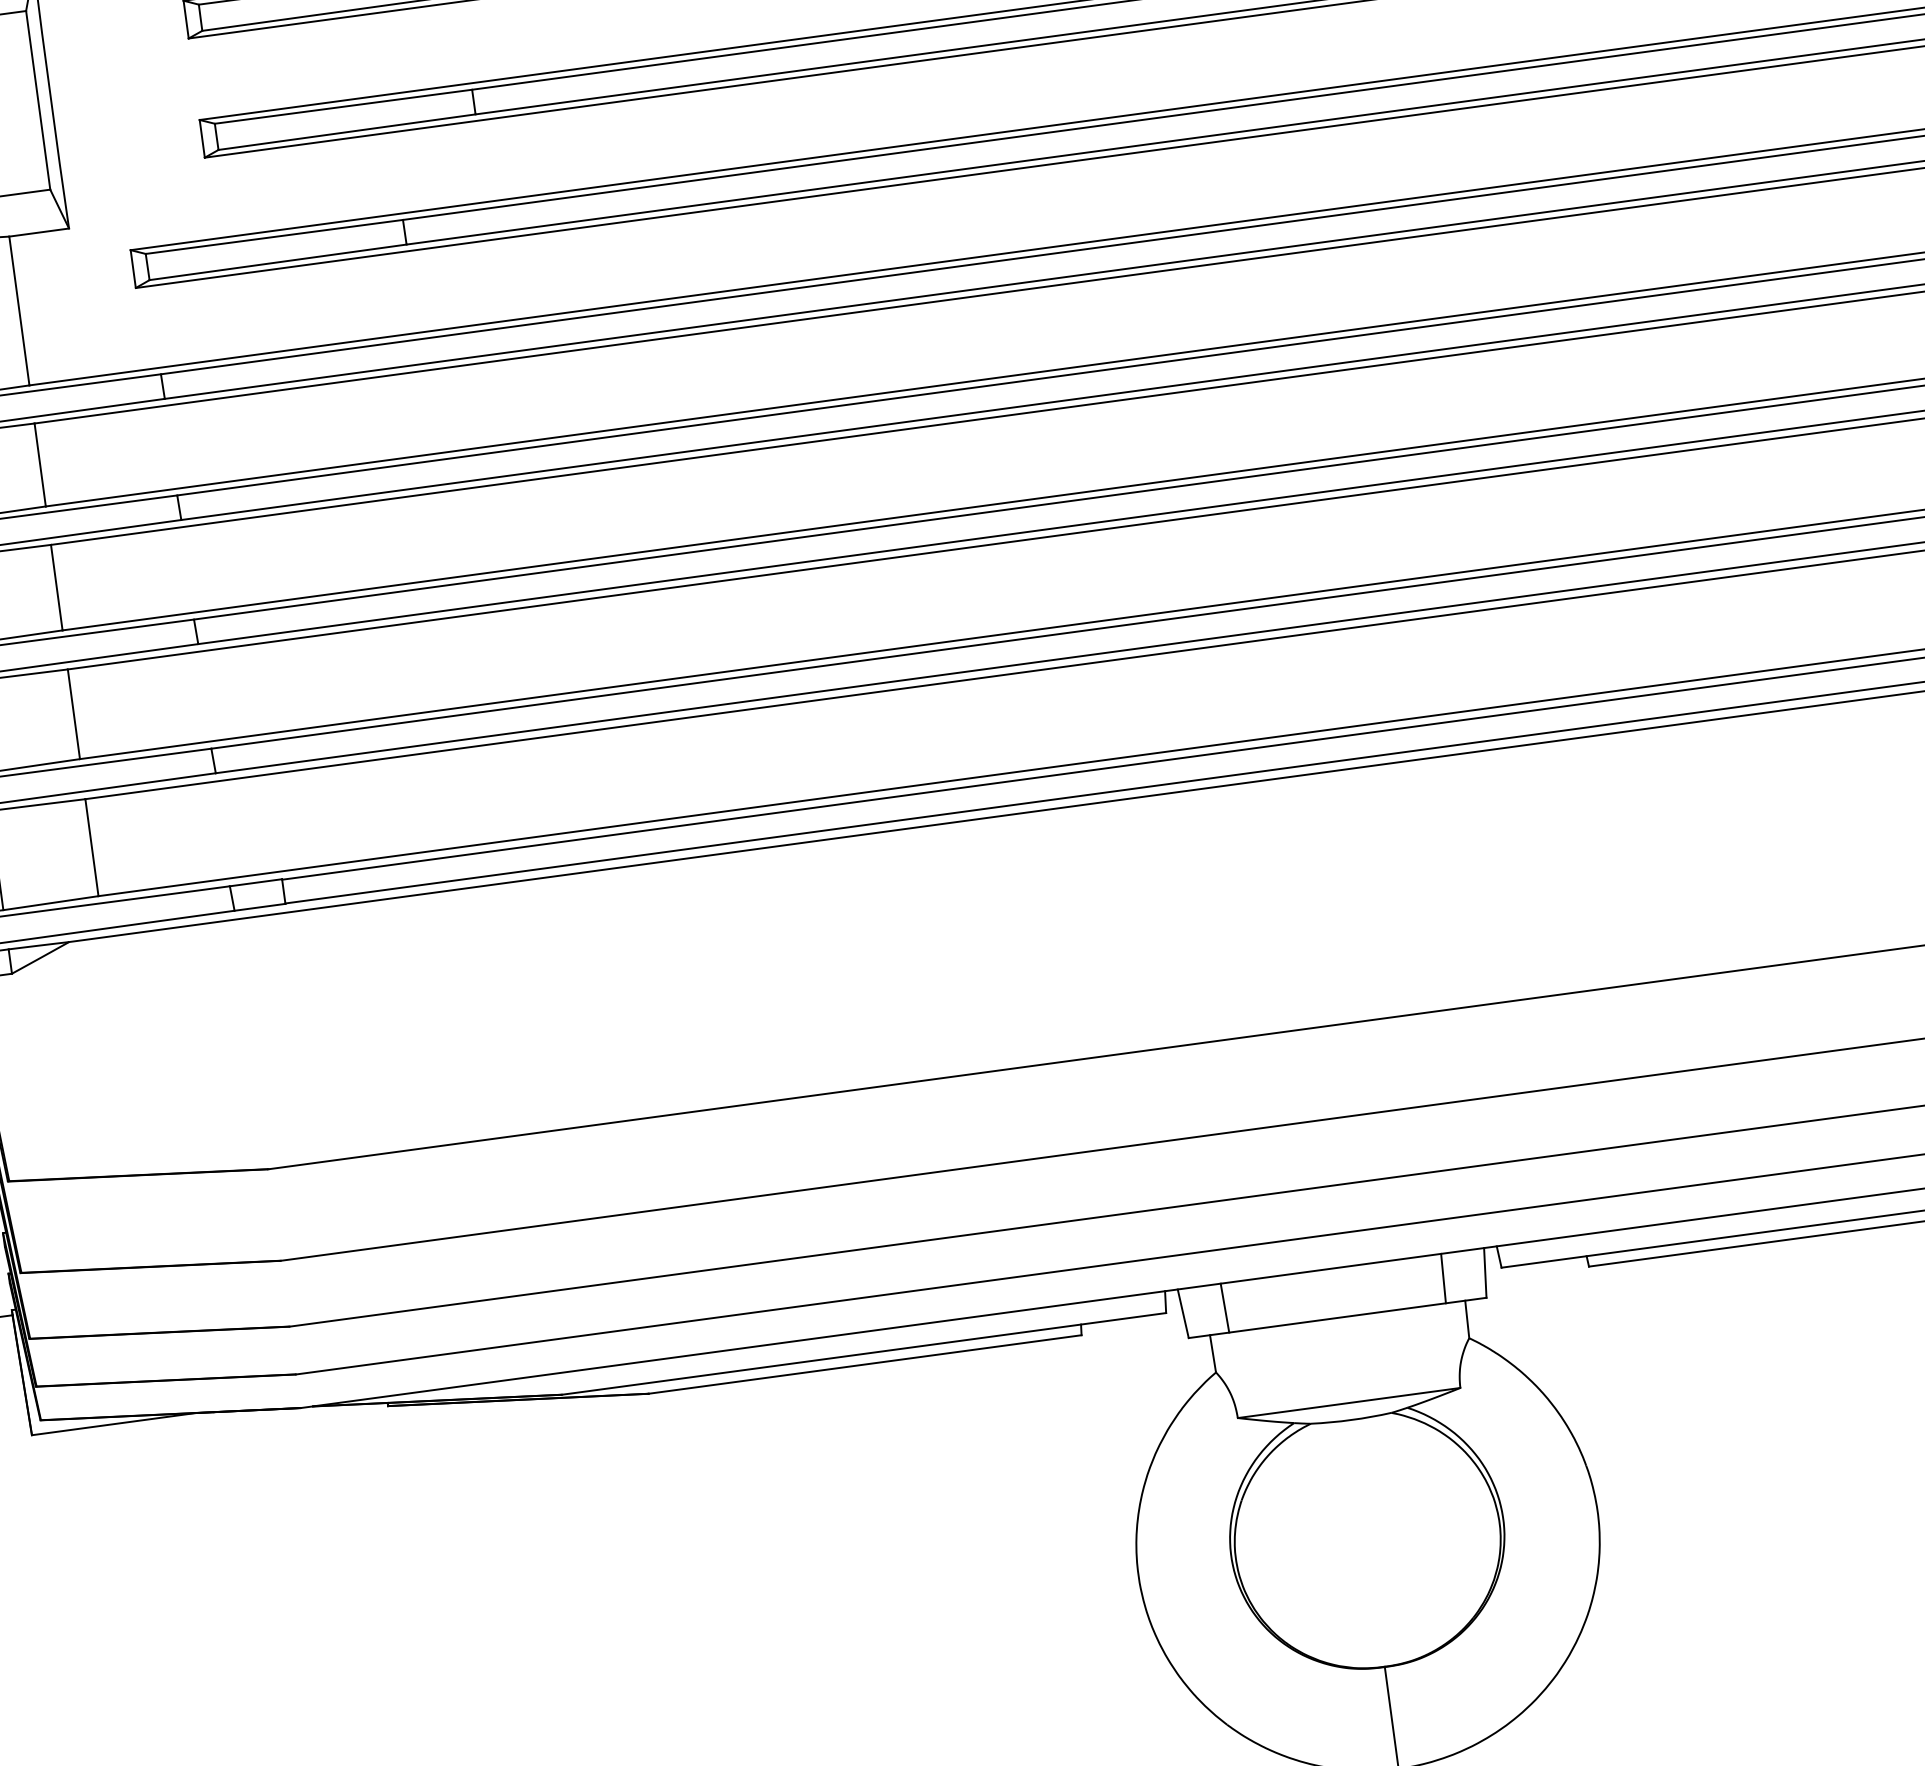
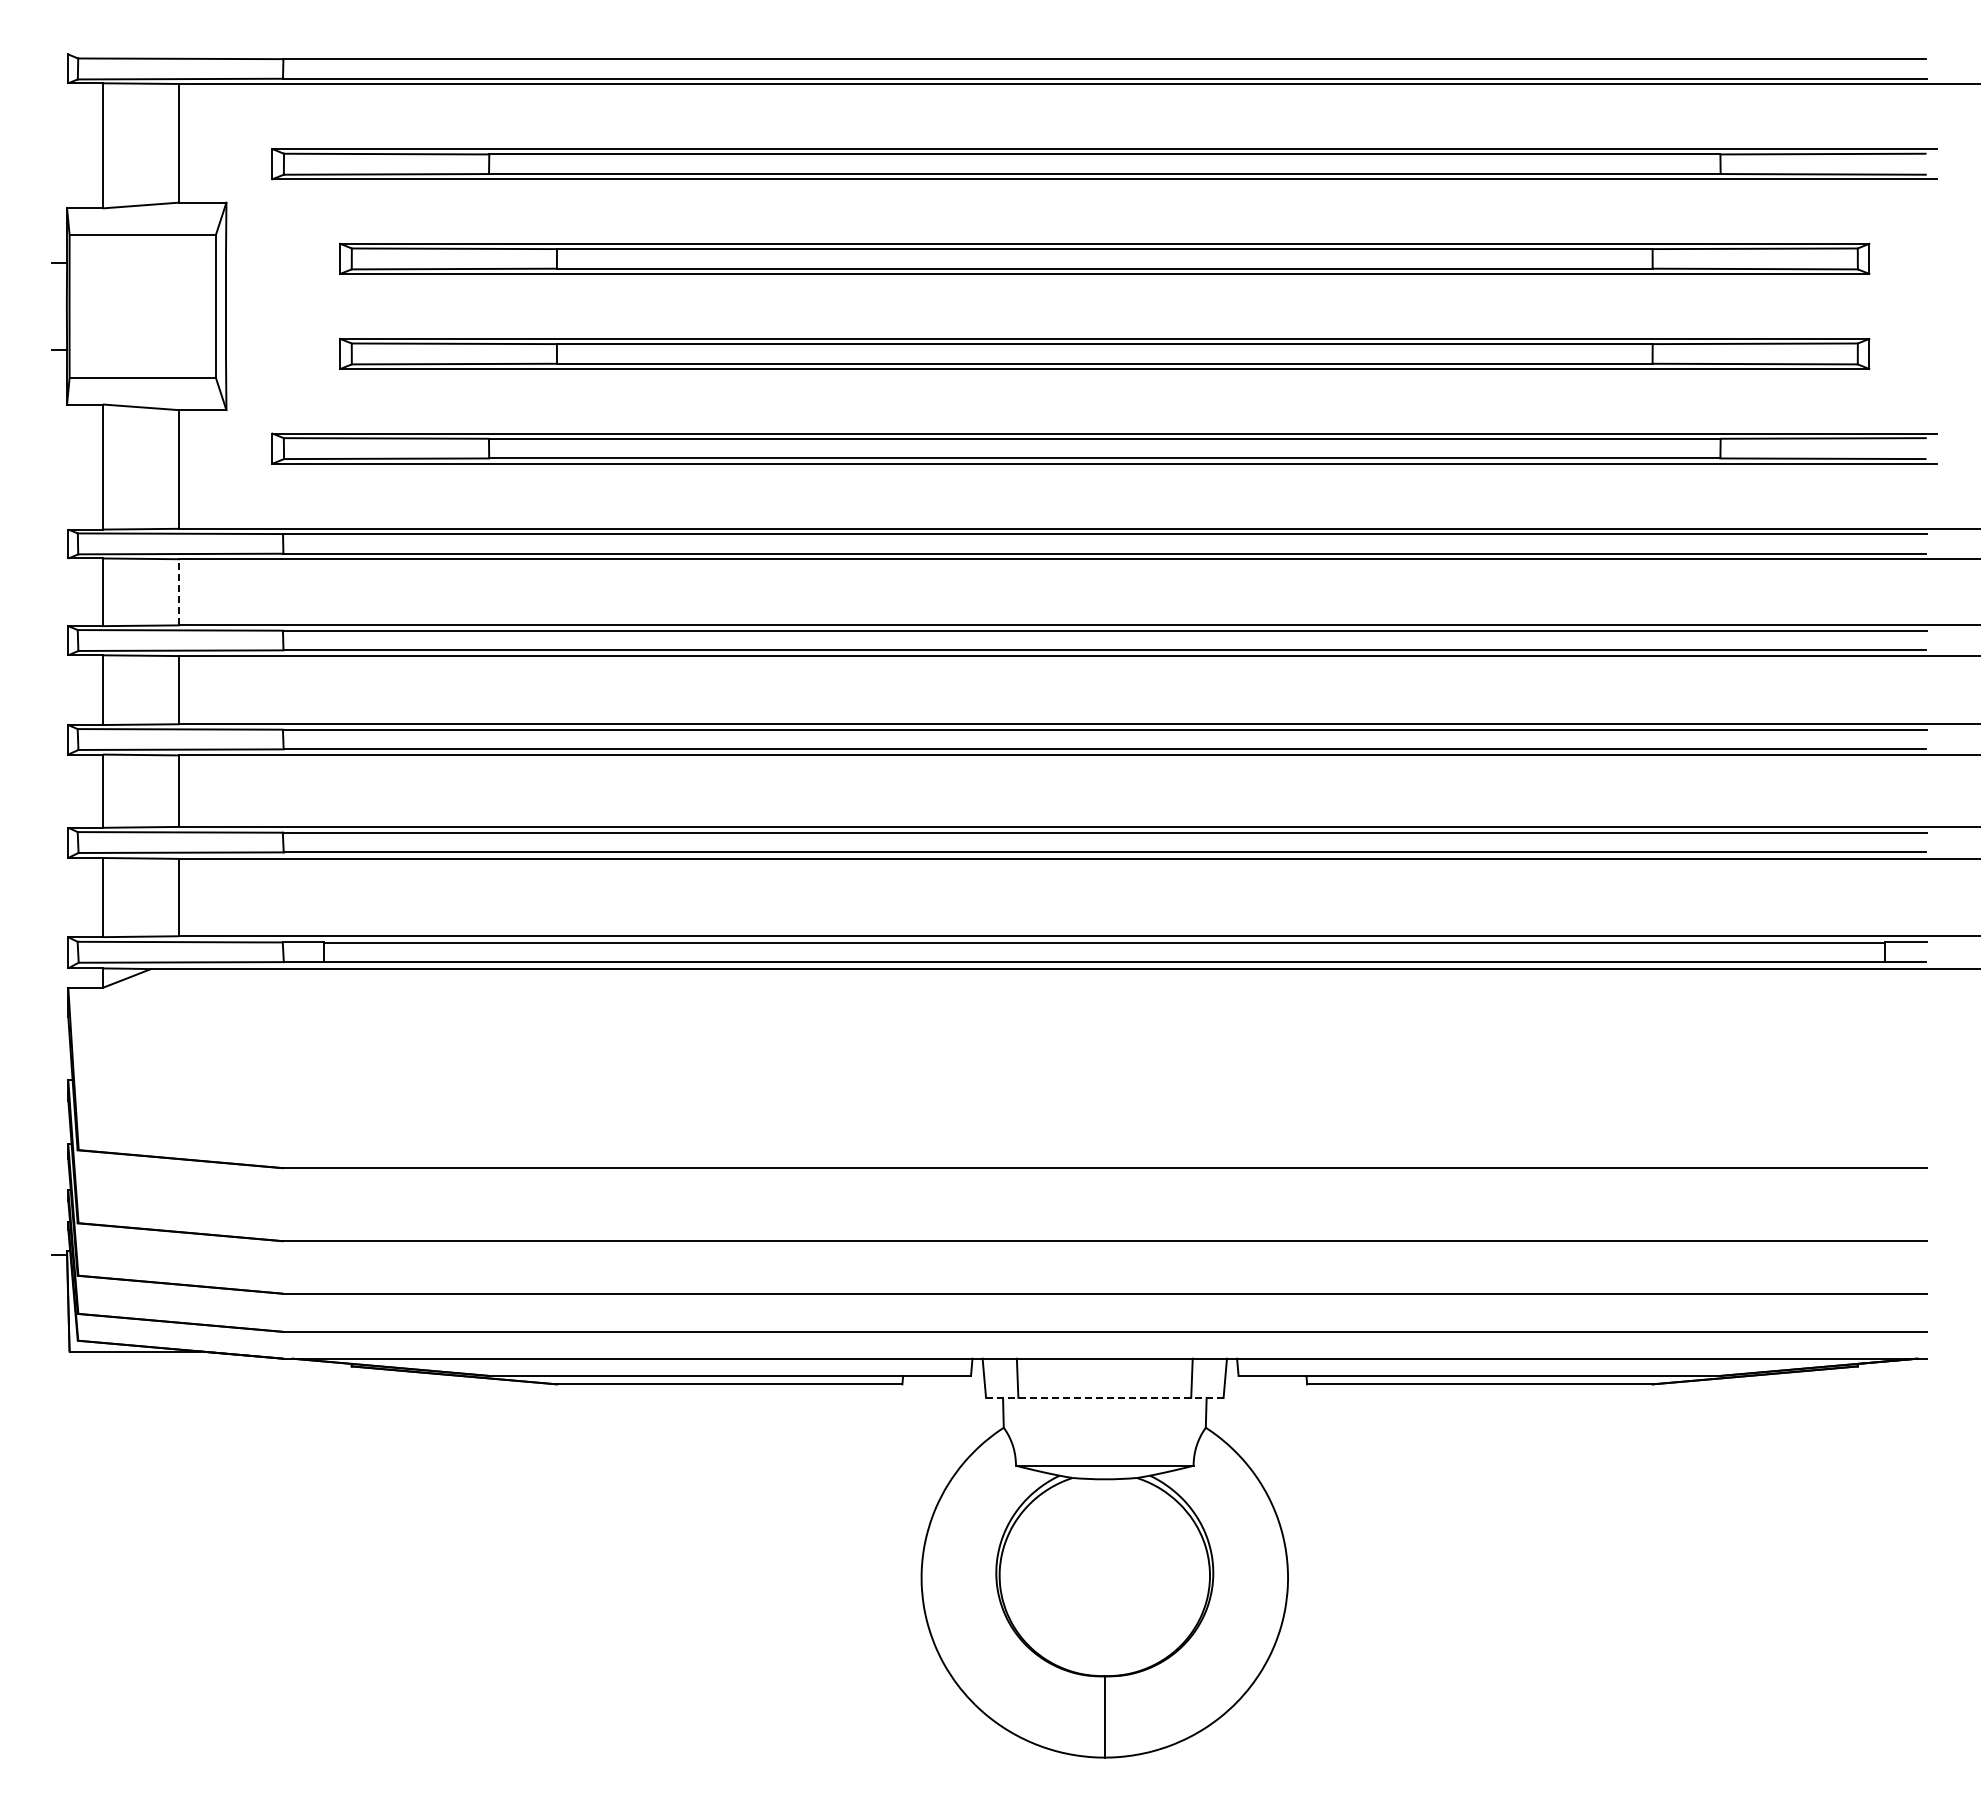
line: (39, 464) -> (178, 591), solid -> dashed
line: (1337, 1317) -> (1104, 1397), solid -> dashed

